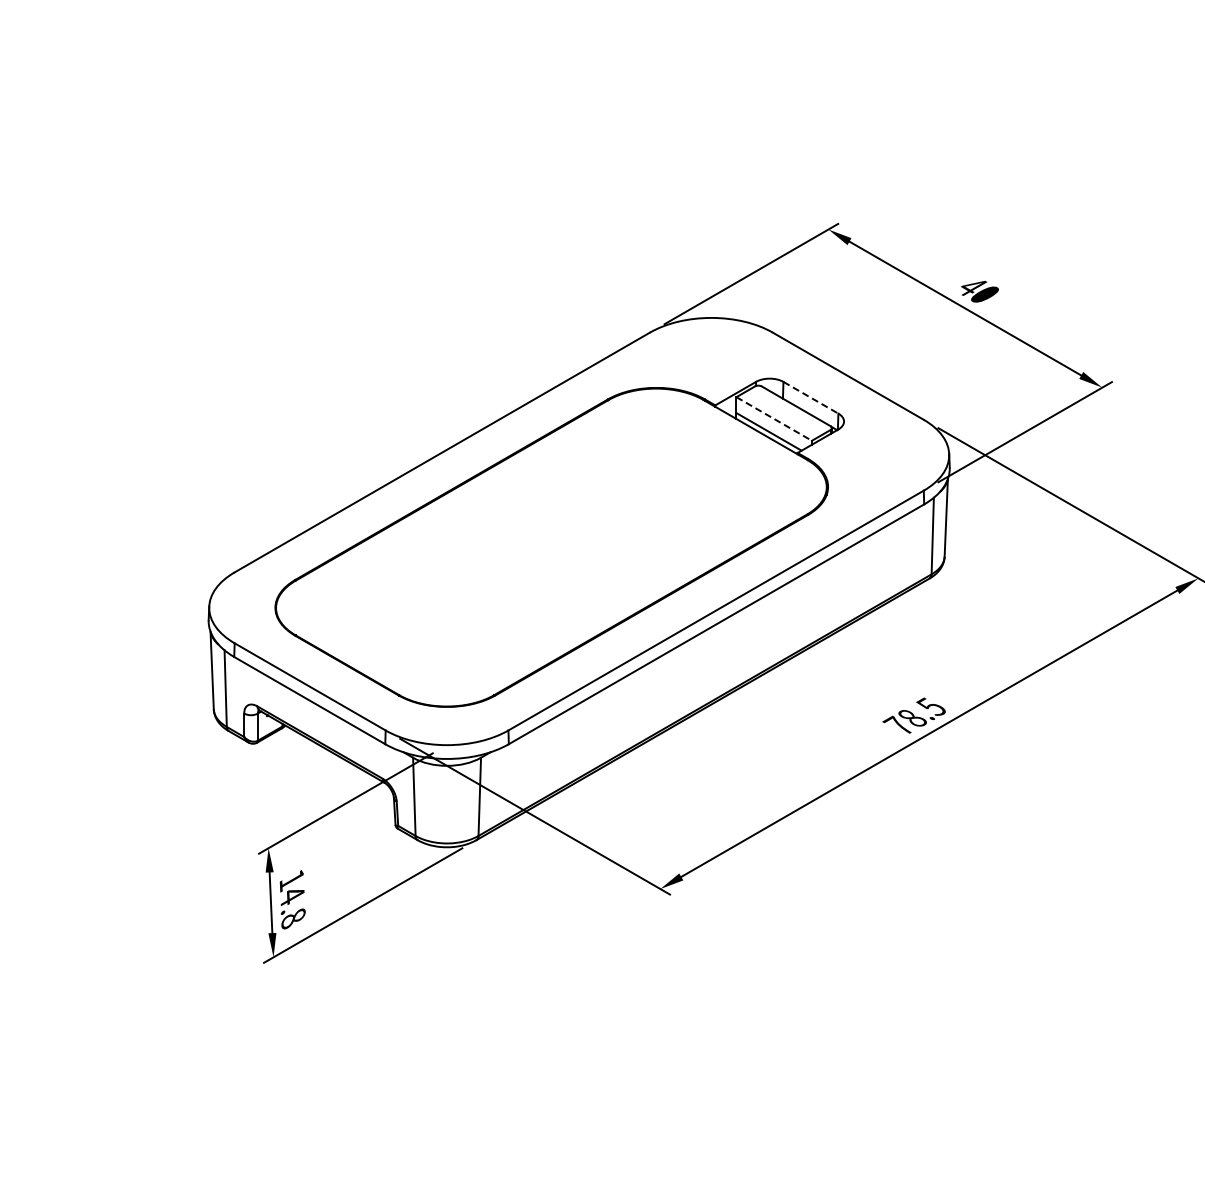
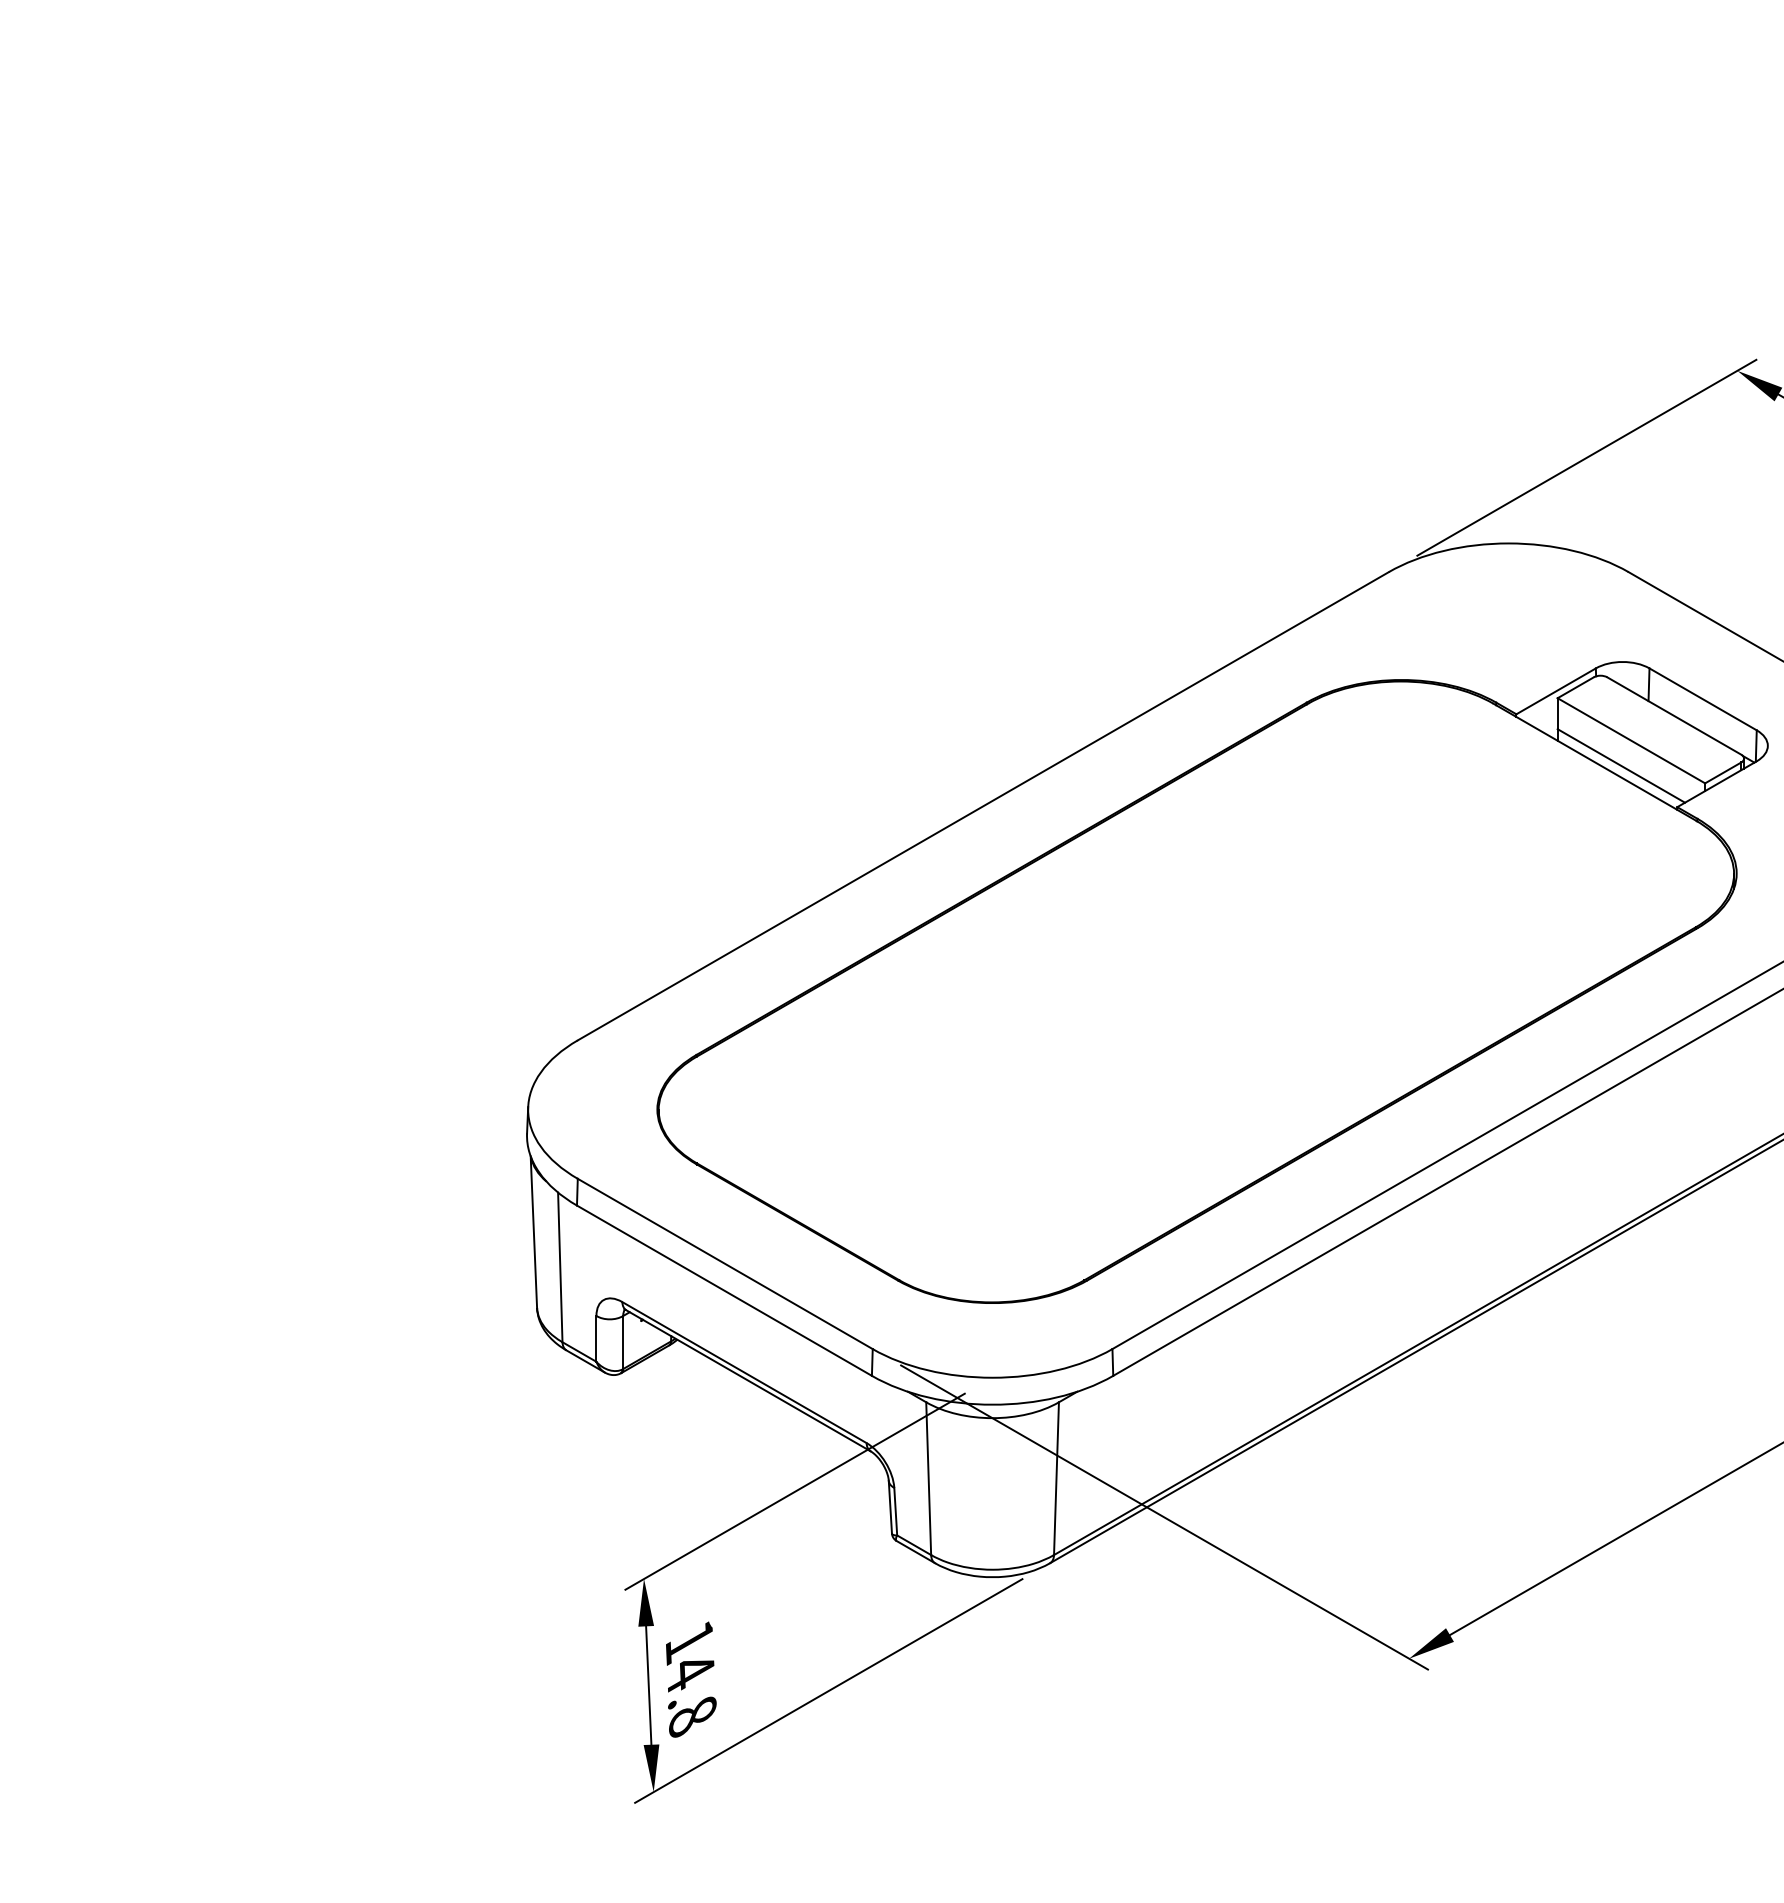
line: (810, 397) -> (1702, 698), dashed -> solid
line: (774, 418) -> (1631, 739), dashed -> solid

